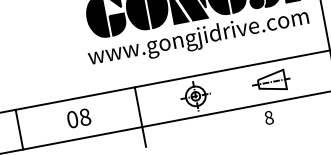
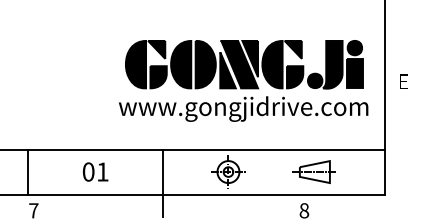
text: (84, 116) -> (102, 171), 08 -> 01

